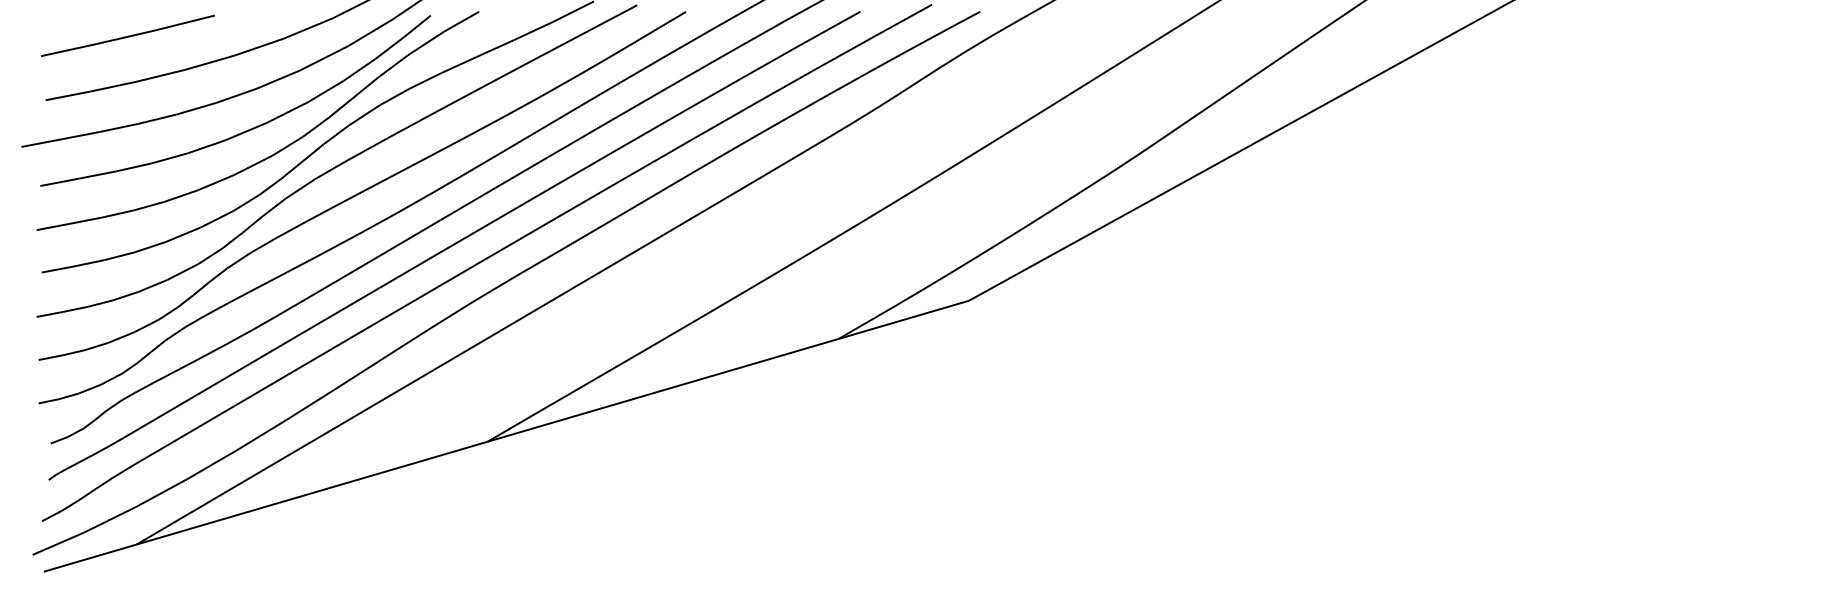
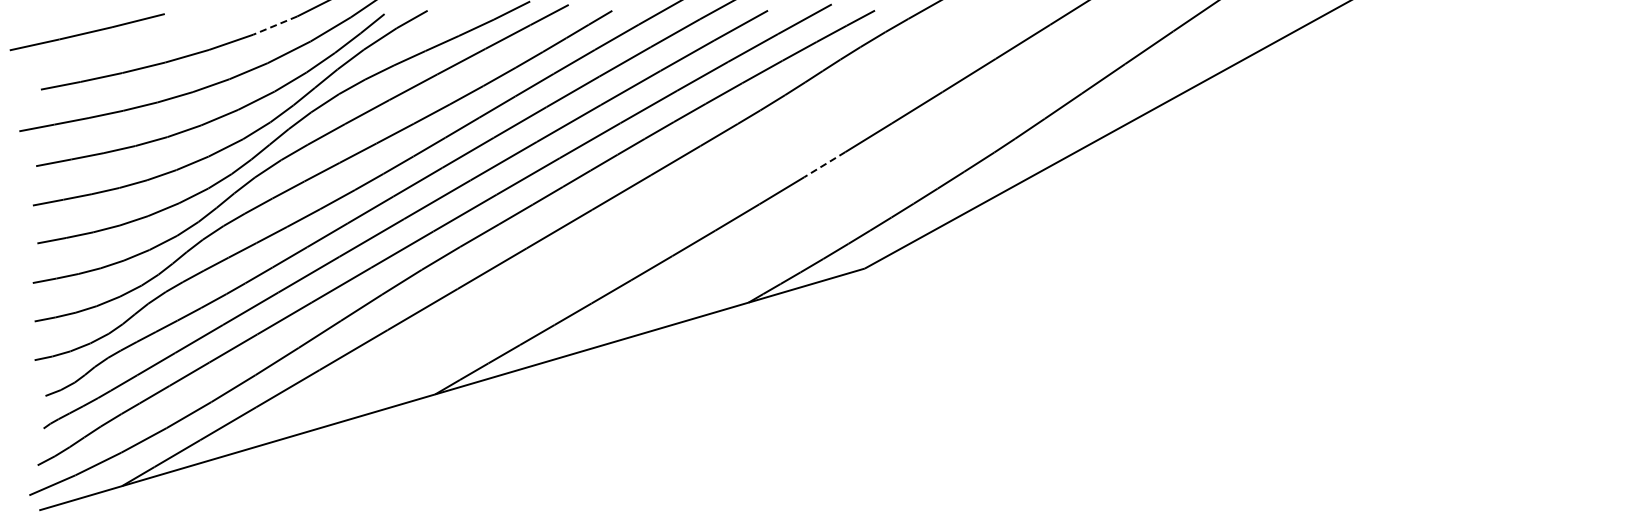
line: (308, 28) -> (275, 25), solid -> dashed
line: (127, 36) -> (86, 32), moved
line: (923, 184) -> (824, 164), solid -> dashed

